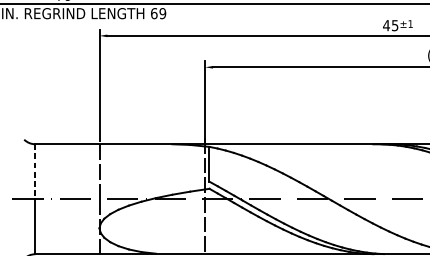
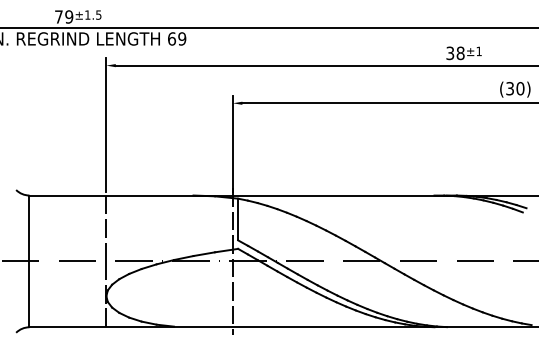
text: (390, 25) -> (455, 53), 45 -> 38
line: (35, 171) -> (29, 228), dashed -> solid

